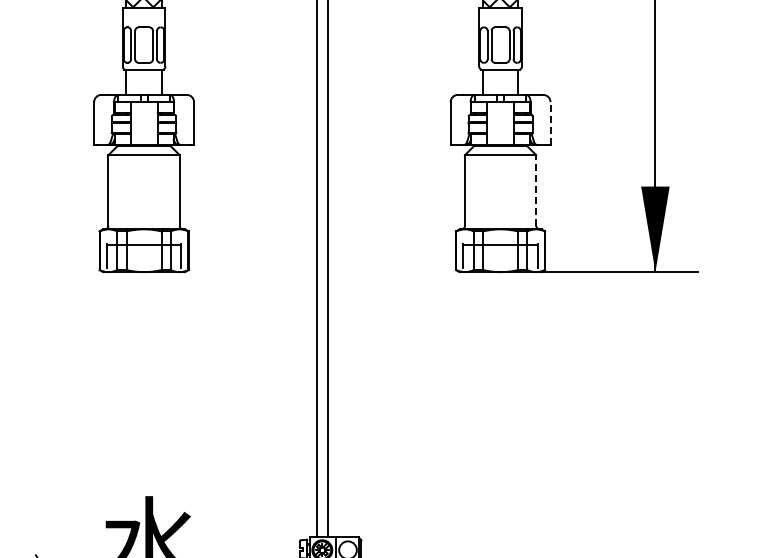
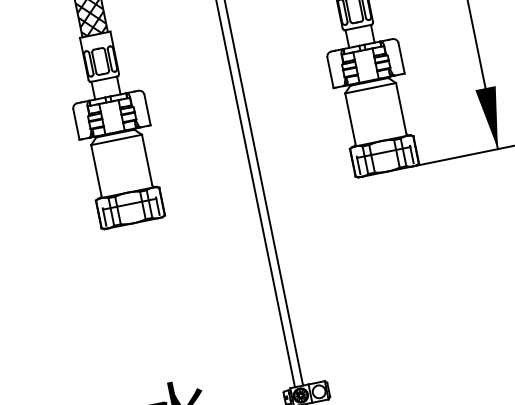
line: (550, 122) -> (401, 57), dashed -> solid
line: (536, 190) -> (401, 108), dashed -> solid

